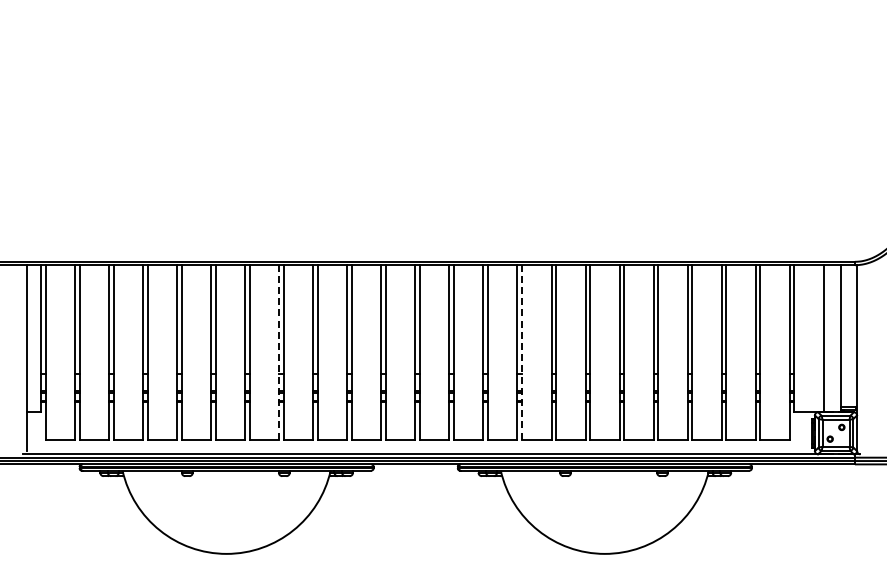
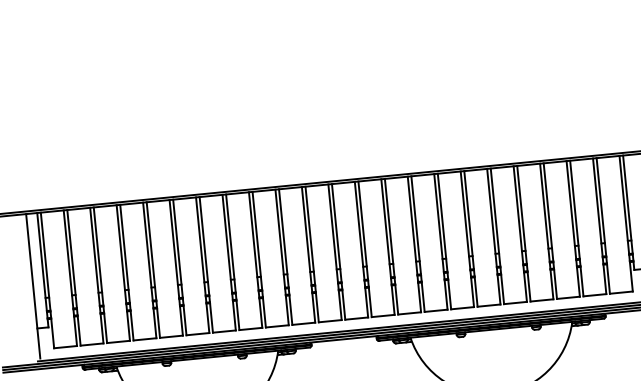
line: (279, 351) -> (229, 261), dashed -> solid
line: (522, 351) -> (418, 243), dashed -> solid

